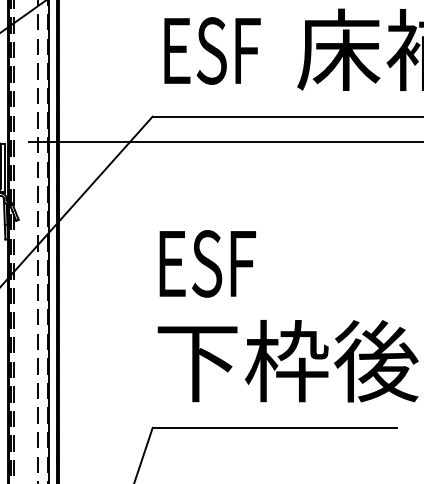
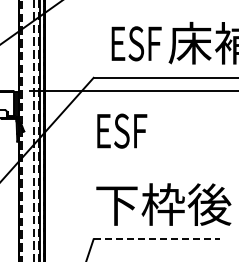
text: (212, 50) -> (136, 43), moved
text: (208, 262) -> (122, 130), moved
line: (275, 428) -> (157, 239), solid -> dashed

